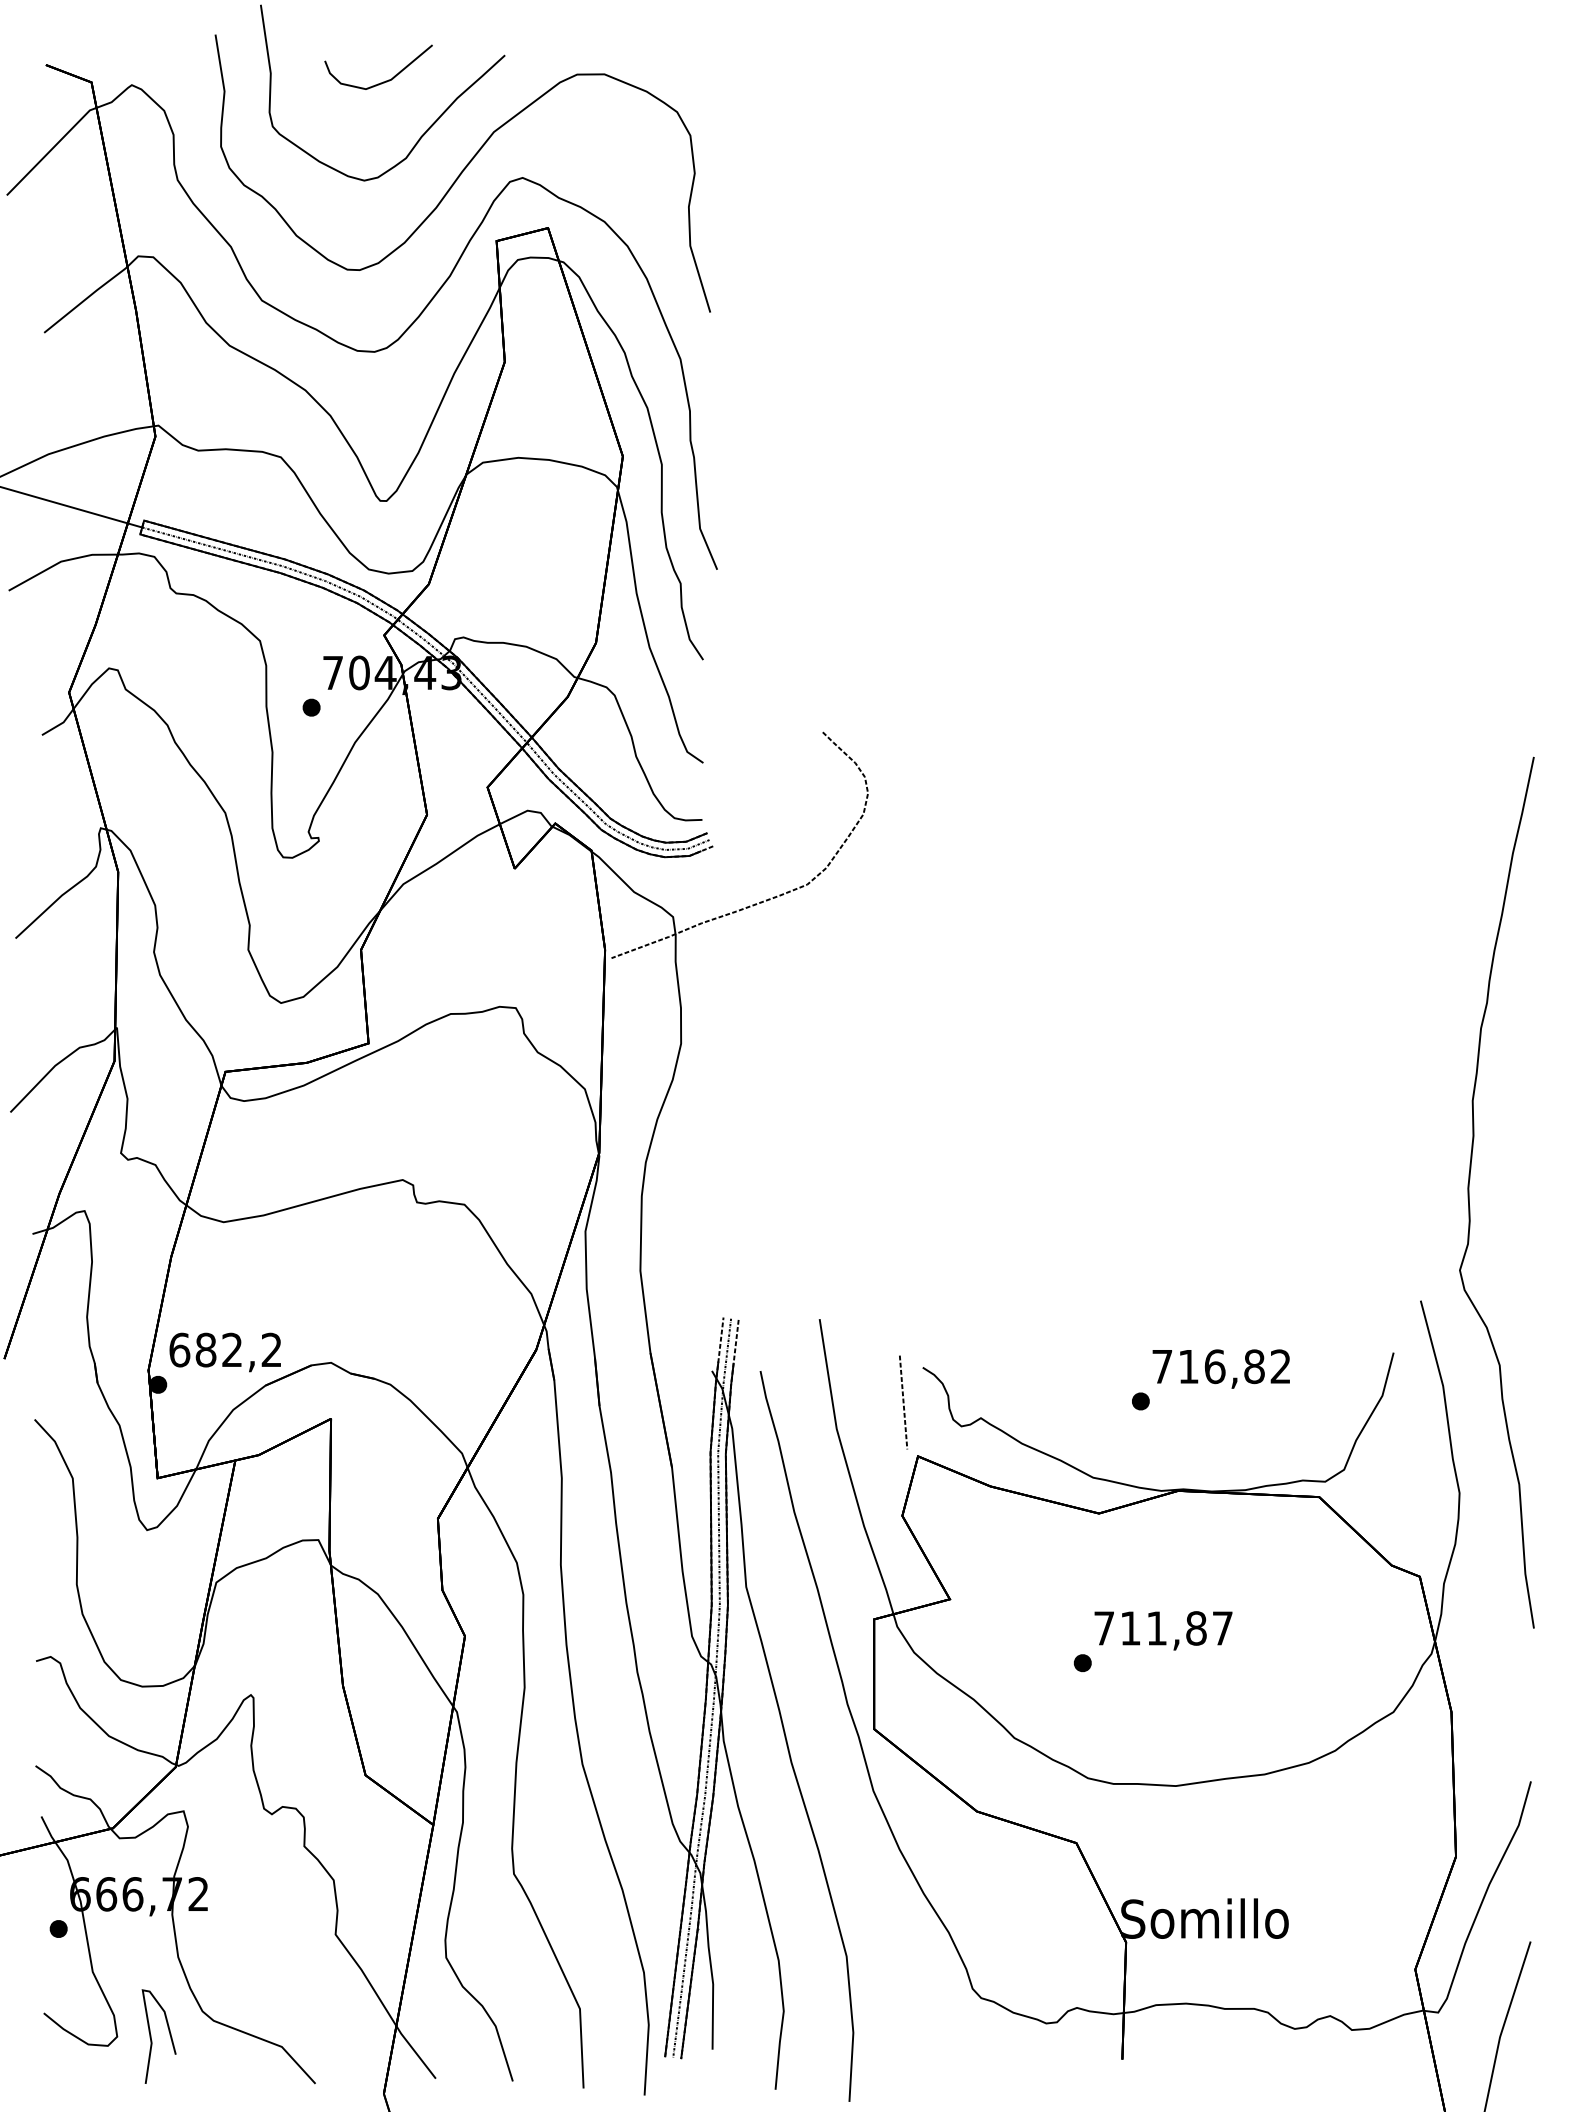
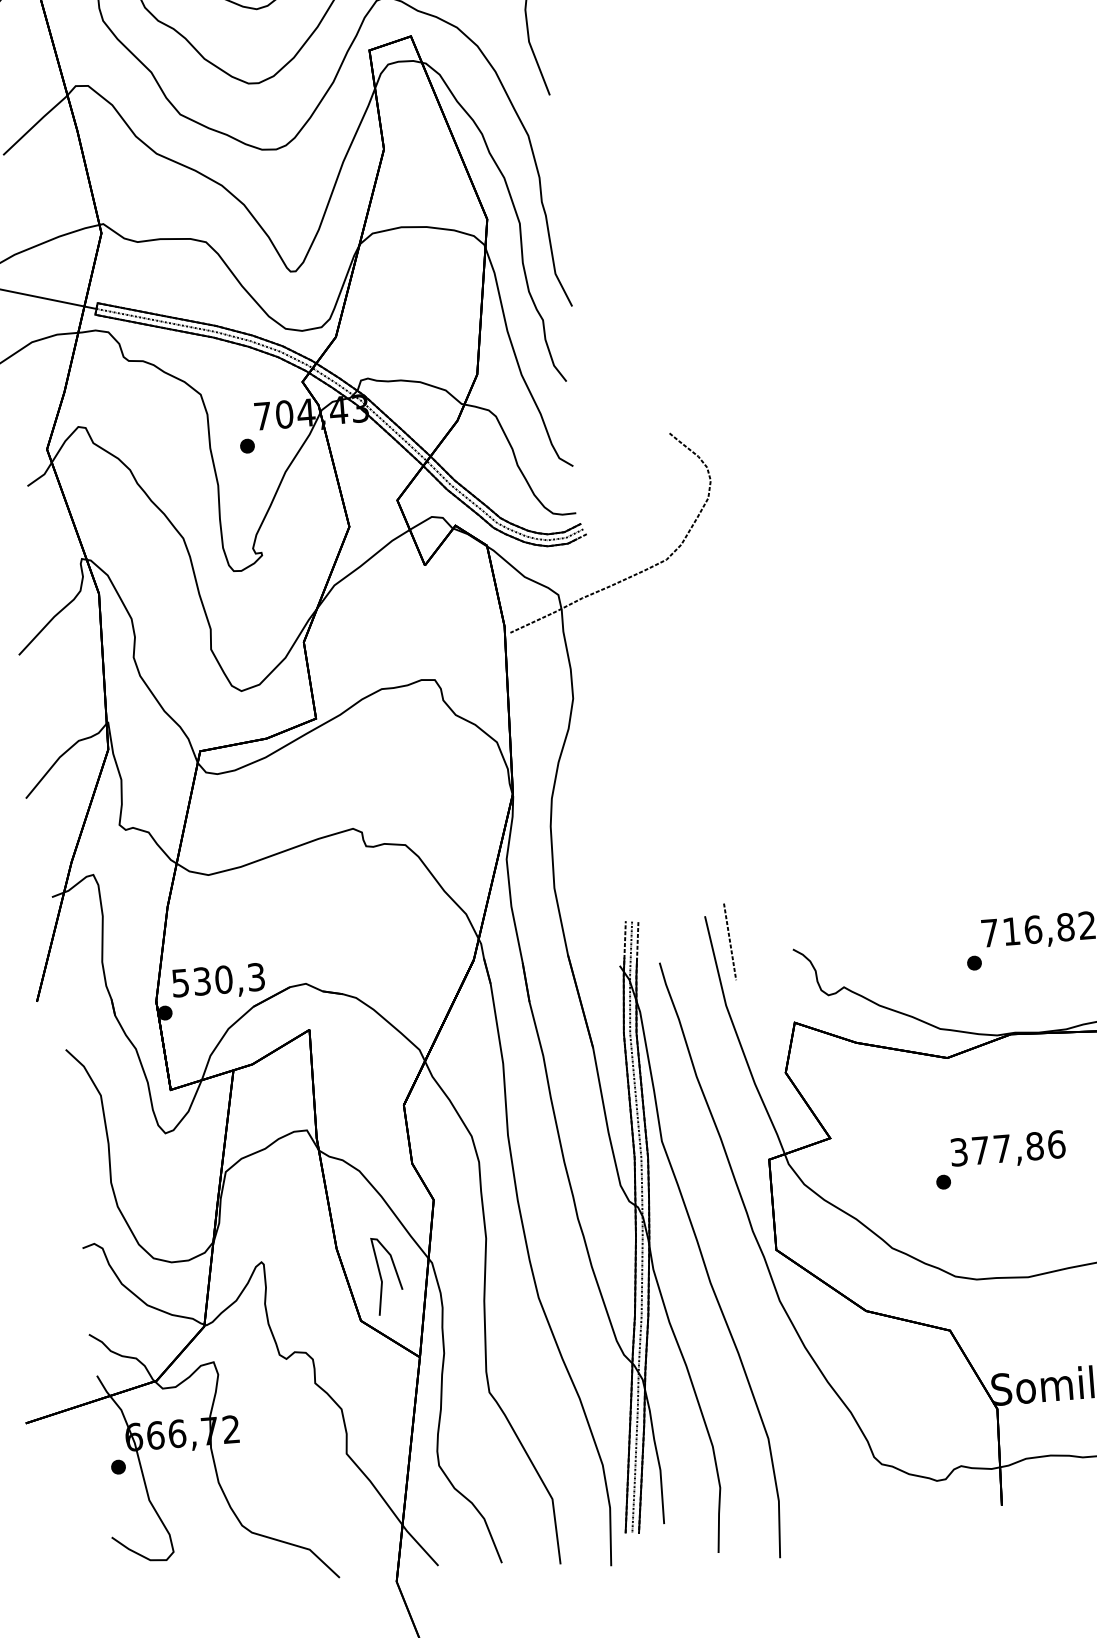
text: (225, 1349) -> (218, 979), 682,2 -> 530,3
line: (903, 1402) -> (730, 941), moved
text: (1163, 1628) -> (1007, 1148), 711,87 -> 377,86
part: (151, 2036) -> (381, 1276), moved

